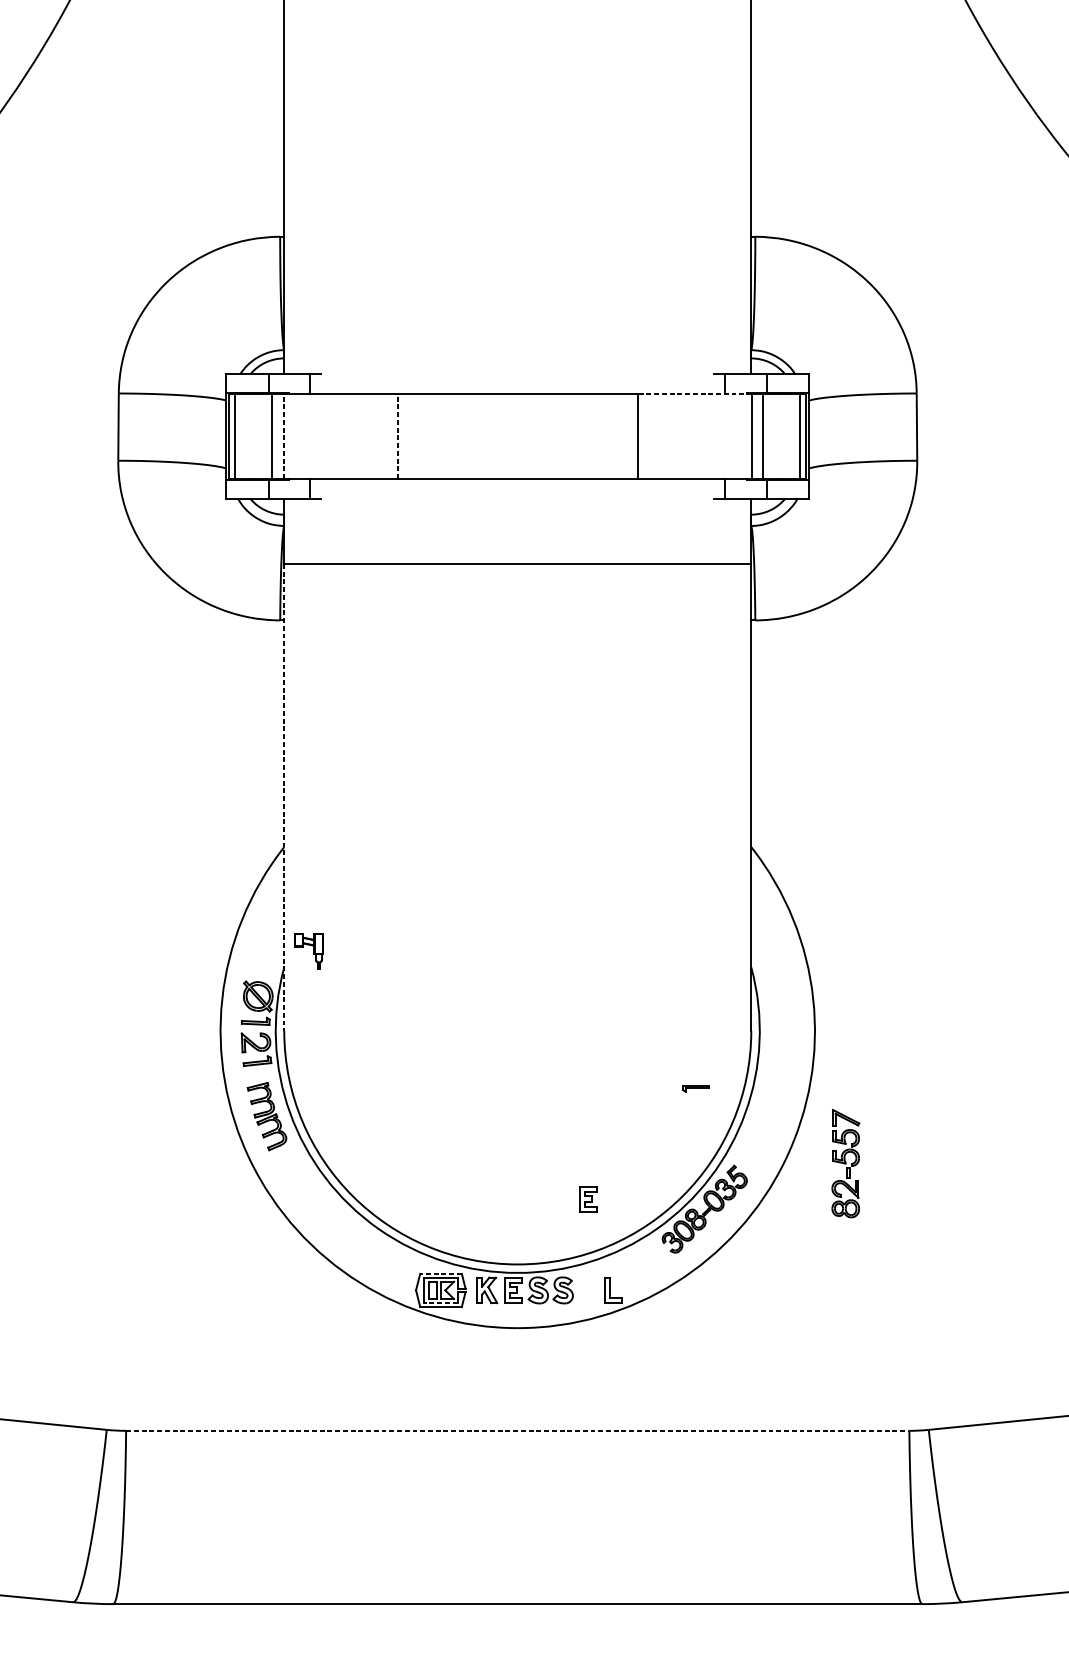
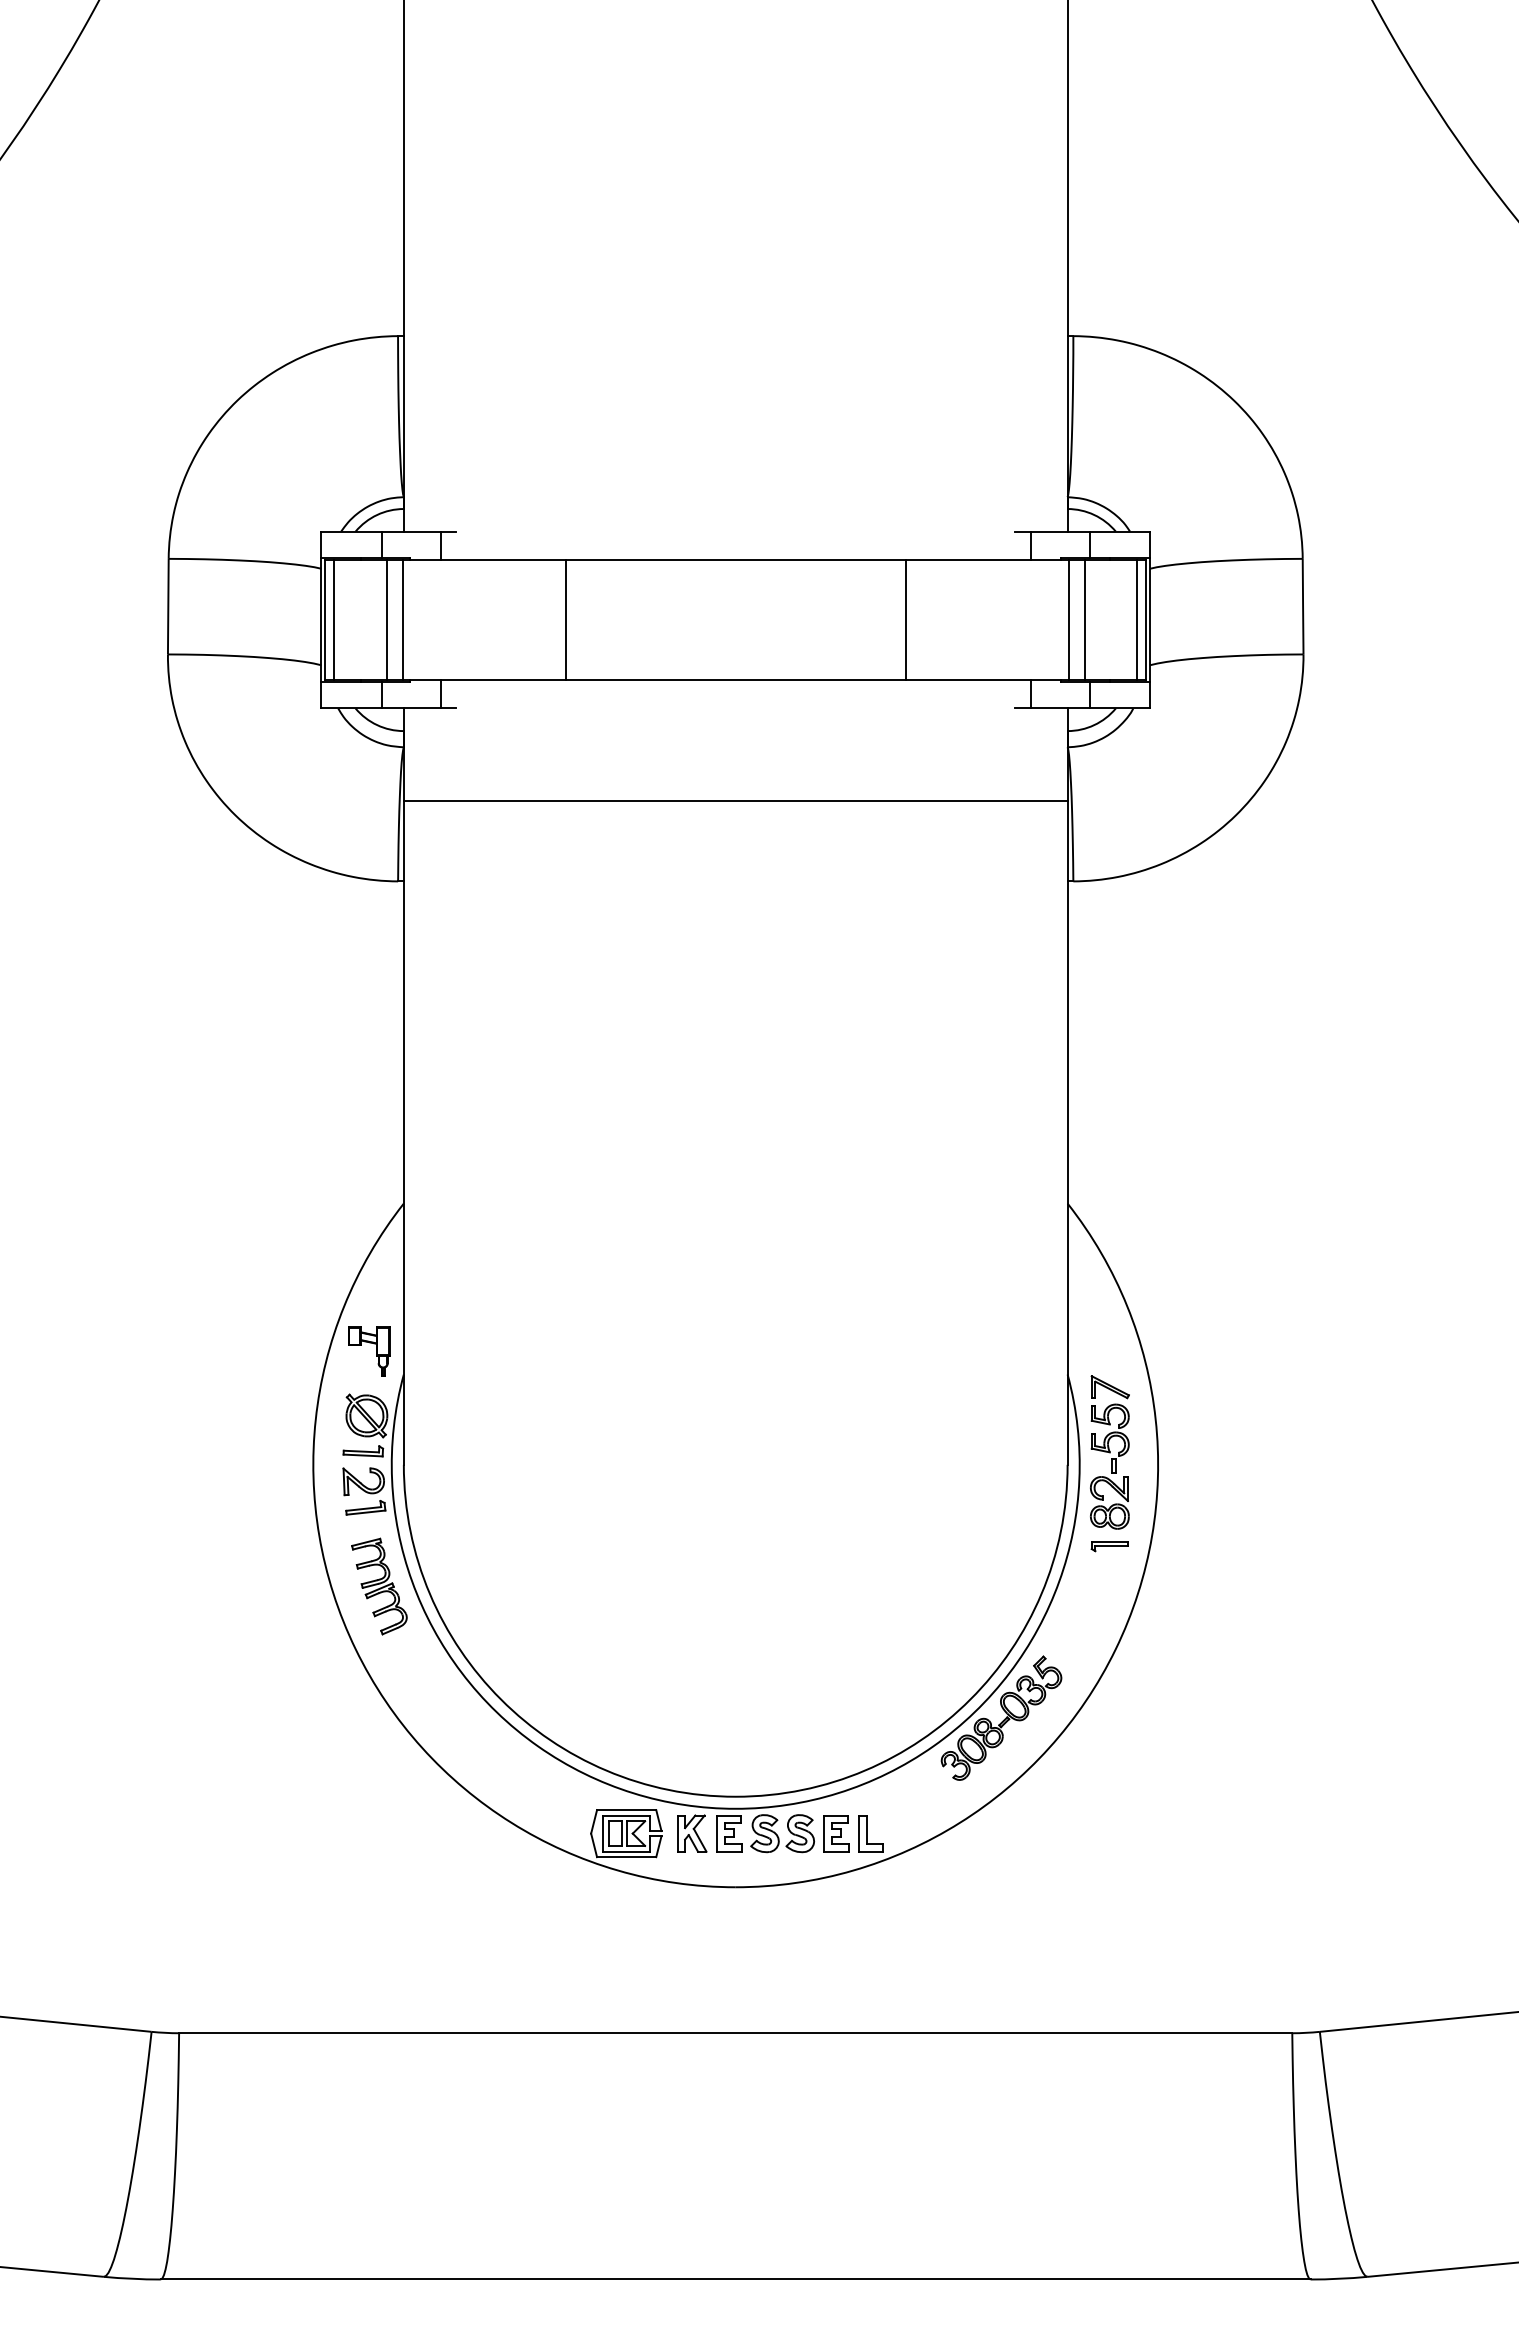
line: (694, 393) -> (986, 559), dashed -> solid
line: (283, 436) -> (402, 619), dashed -> solid
line: (398, 436) -> (565, 619), dashed -> solid
line: (284, 797) -> (403, 1132), dashed -> solid
part: (314, 951) -> (376, 1351), moved
part: (695, 1088) -> (1109, 1546), moved
part: (845, 1163) -> (1109, 1452), moved
part: (588, 1199) -> (836, 1833), moved
line: (440, 1274) -> (626, 1810), dashed -> solid
line: (440, 1302) -> (626, 1851), dashed -> solid
line: (517, 1431) -> (735, 2033), dashed -> solid

